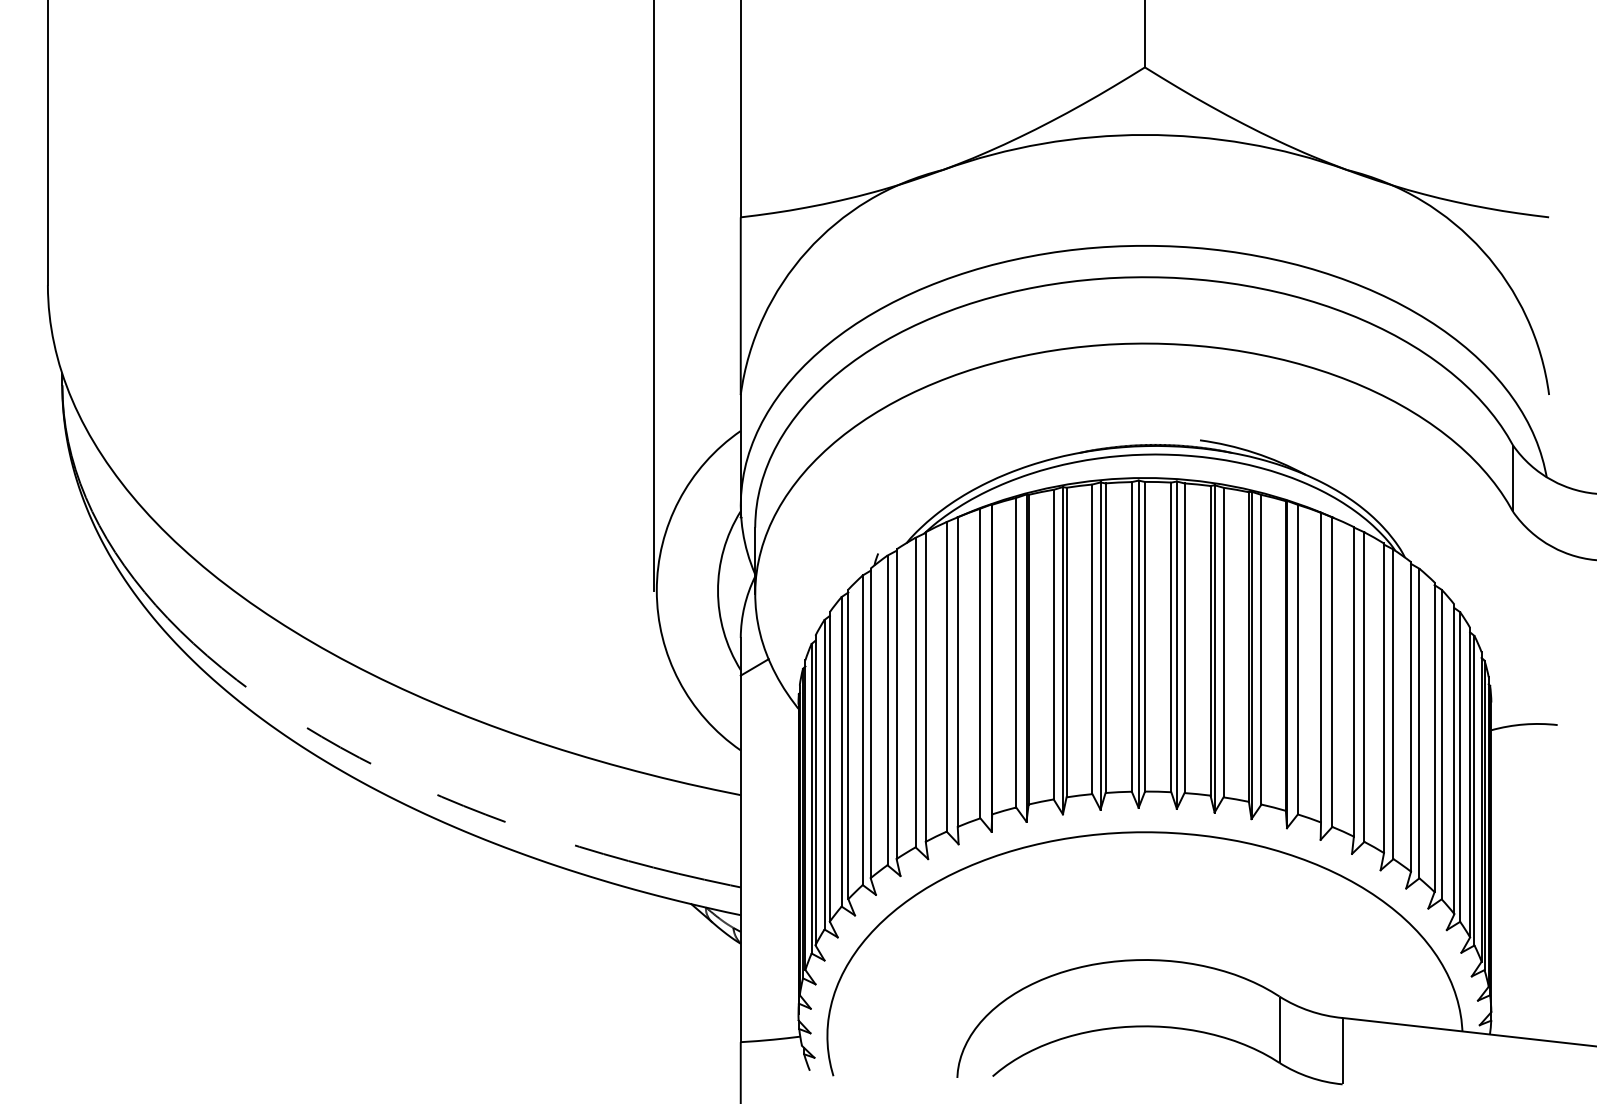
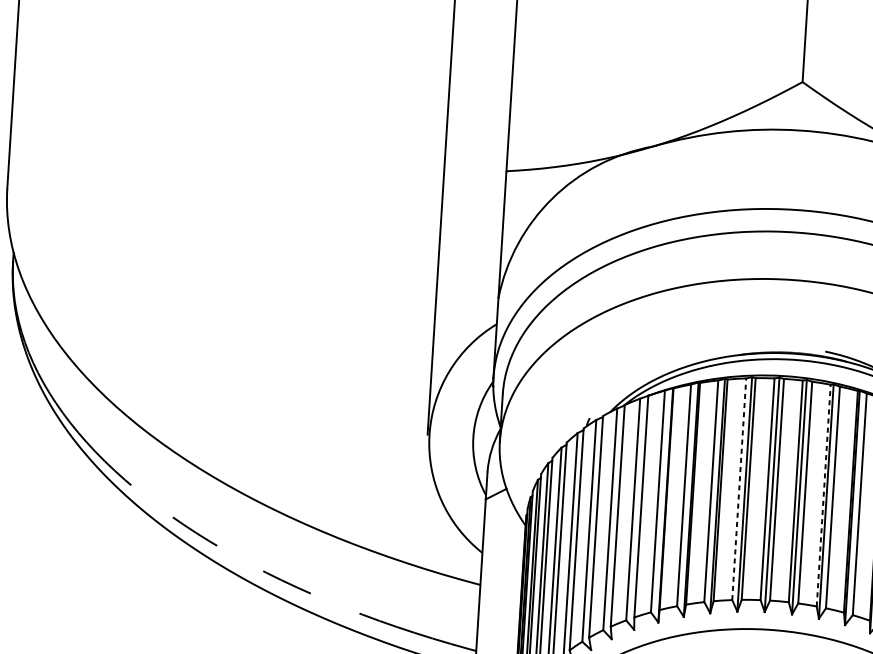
line: (1092, 639) -> (739, 489), solid -> dashed
line: (1210, 640) -> (823, 495), solid -> dashed

